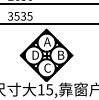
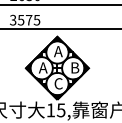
text: (23, 15) -> (28, 19), 3535 -> 3575
text: (35, 54) -> (43, 67), D -> A

